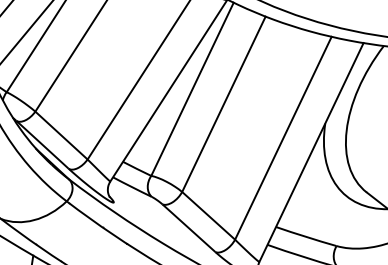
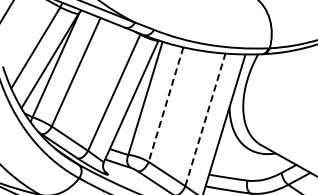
line: (224, 104) -> (166, 104), solid -> dashed
line: (283, 137) -> (205, 119), solid -> dashed

